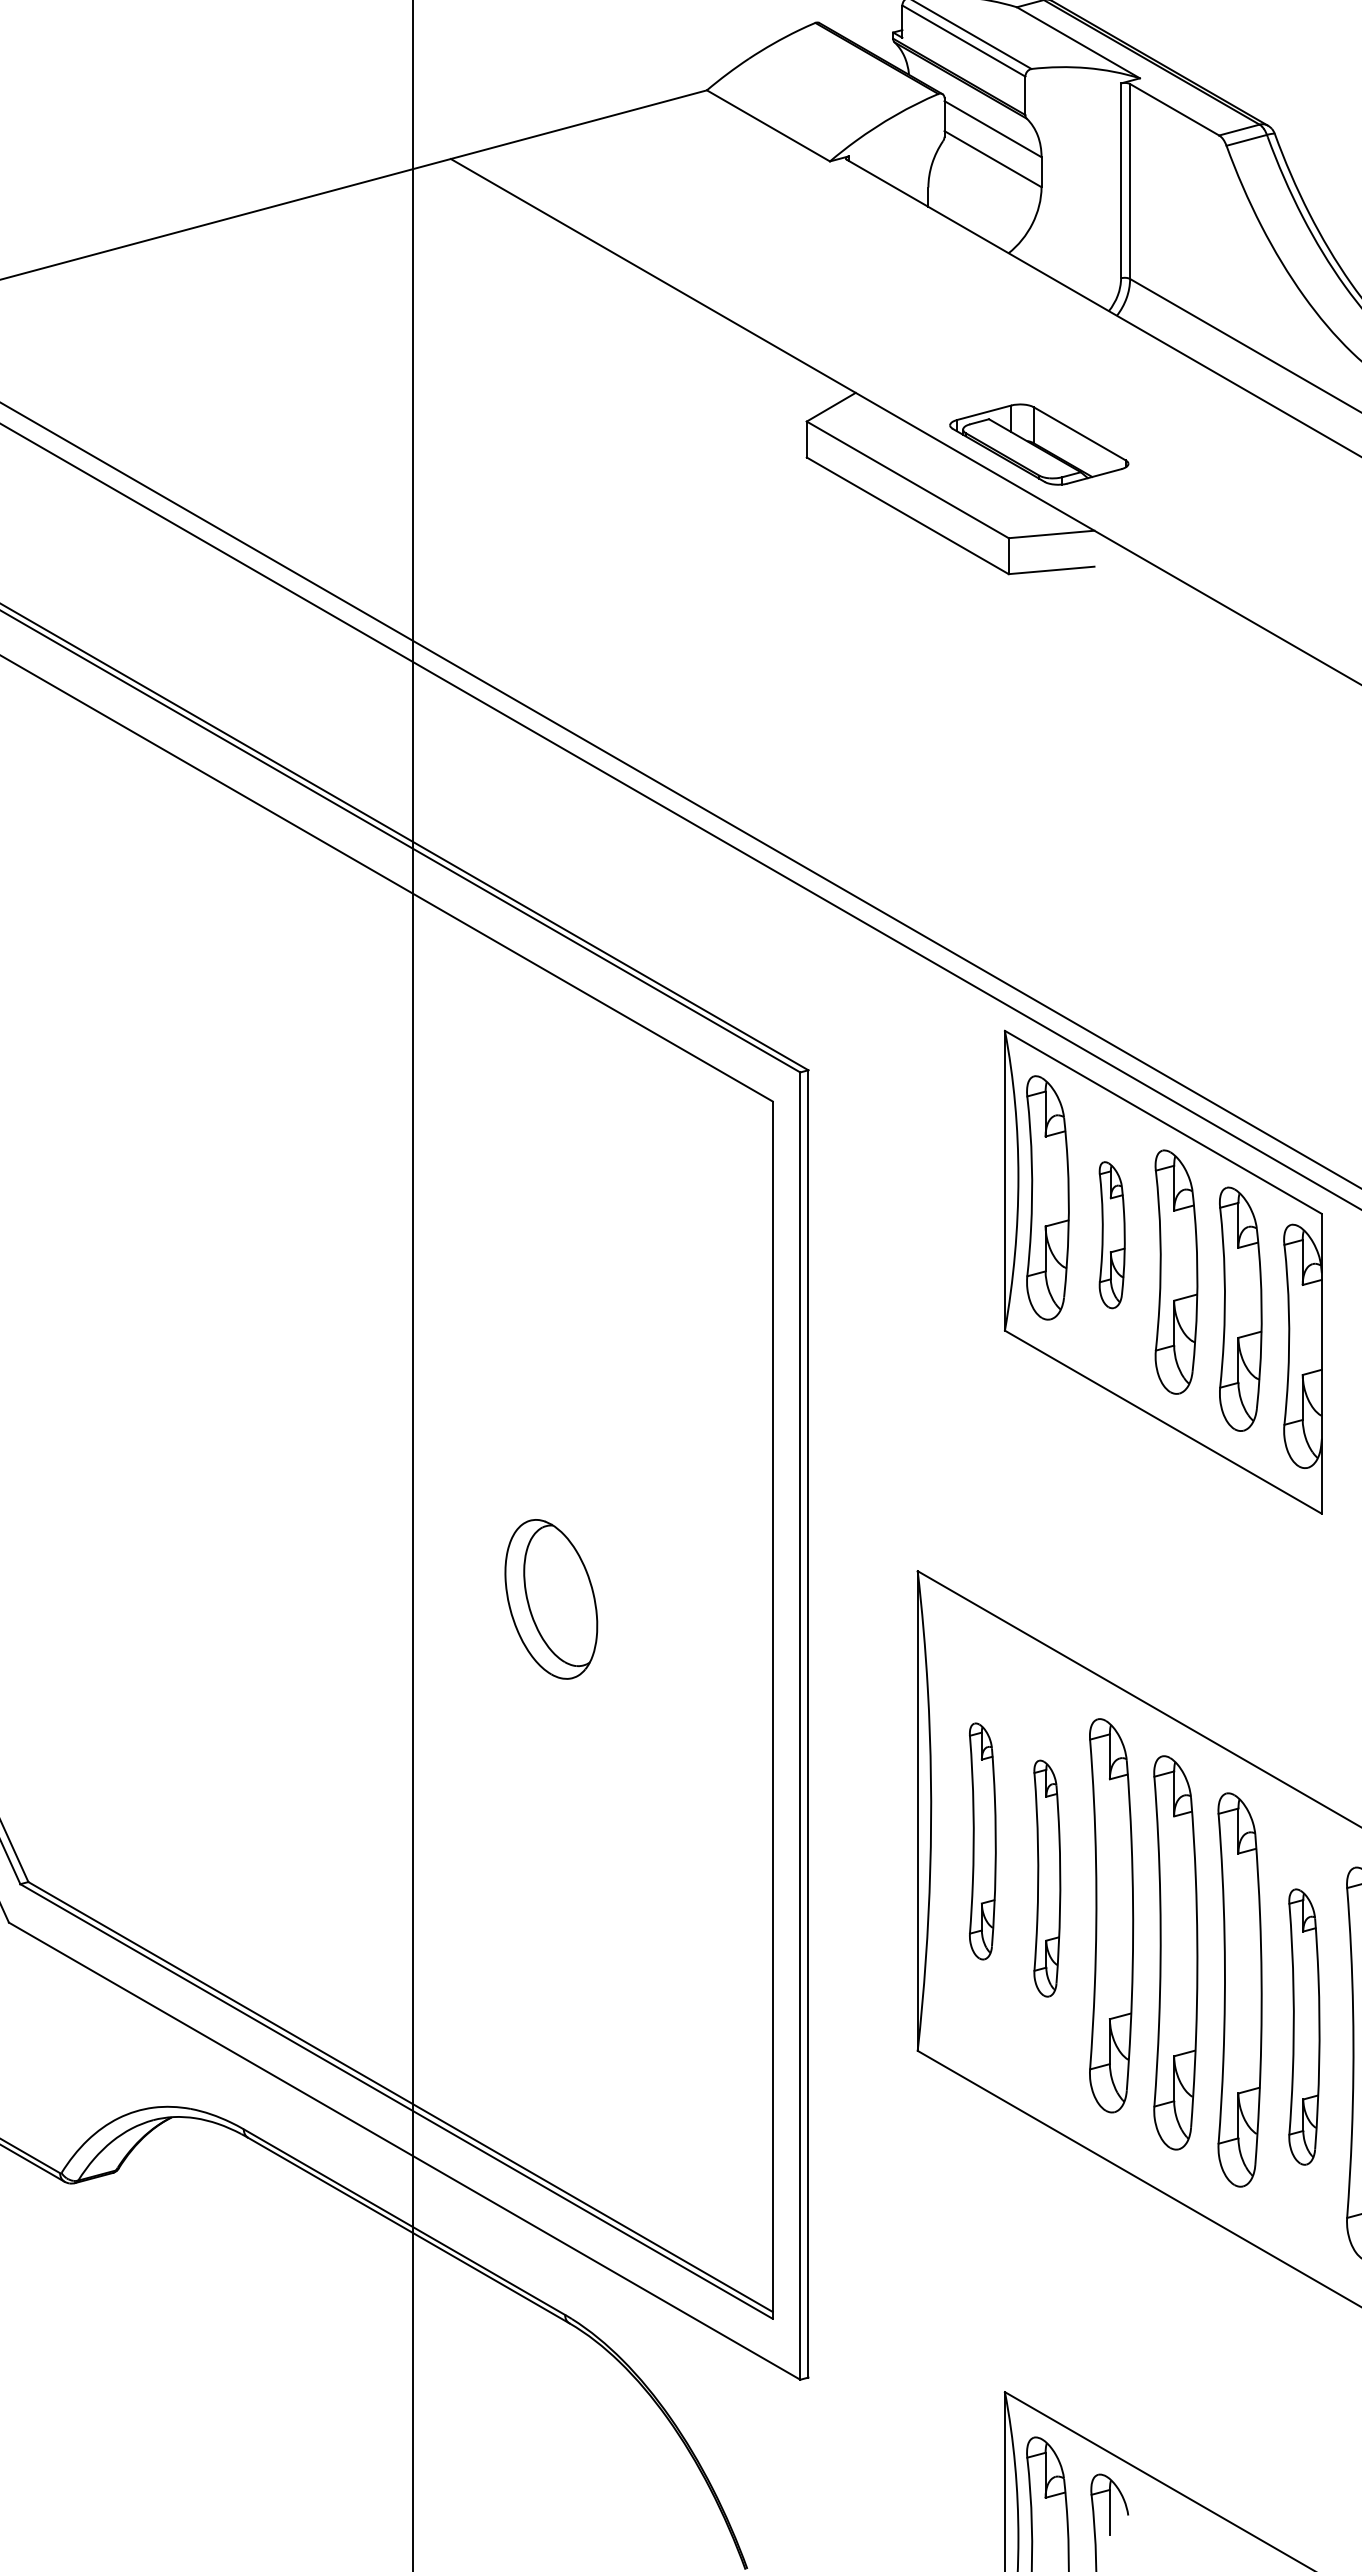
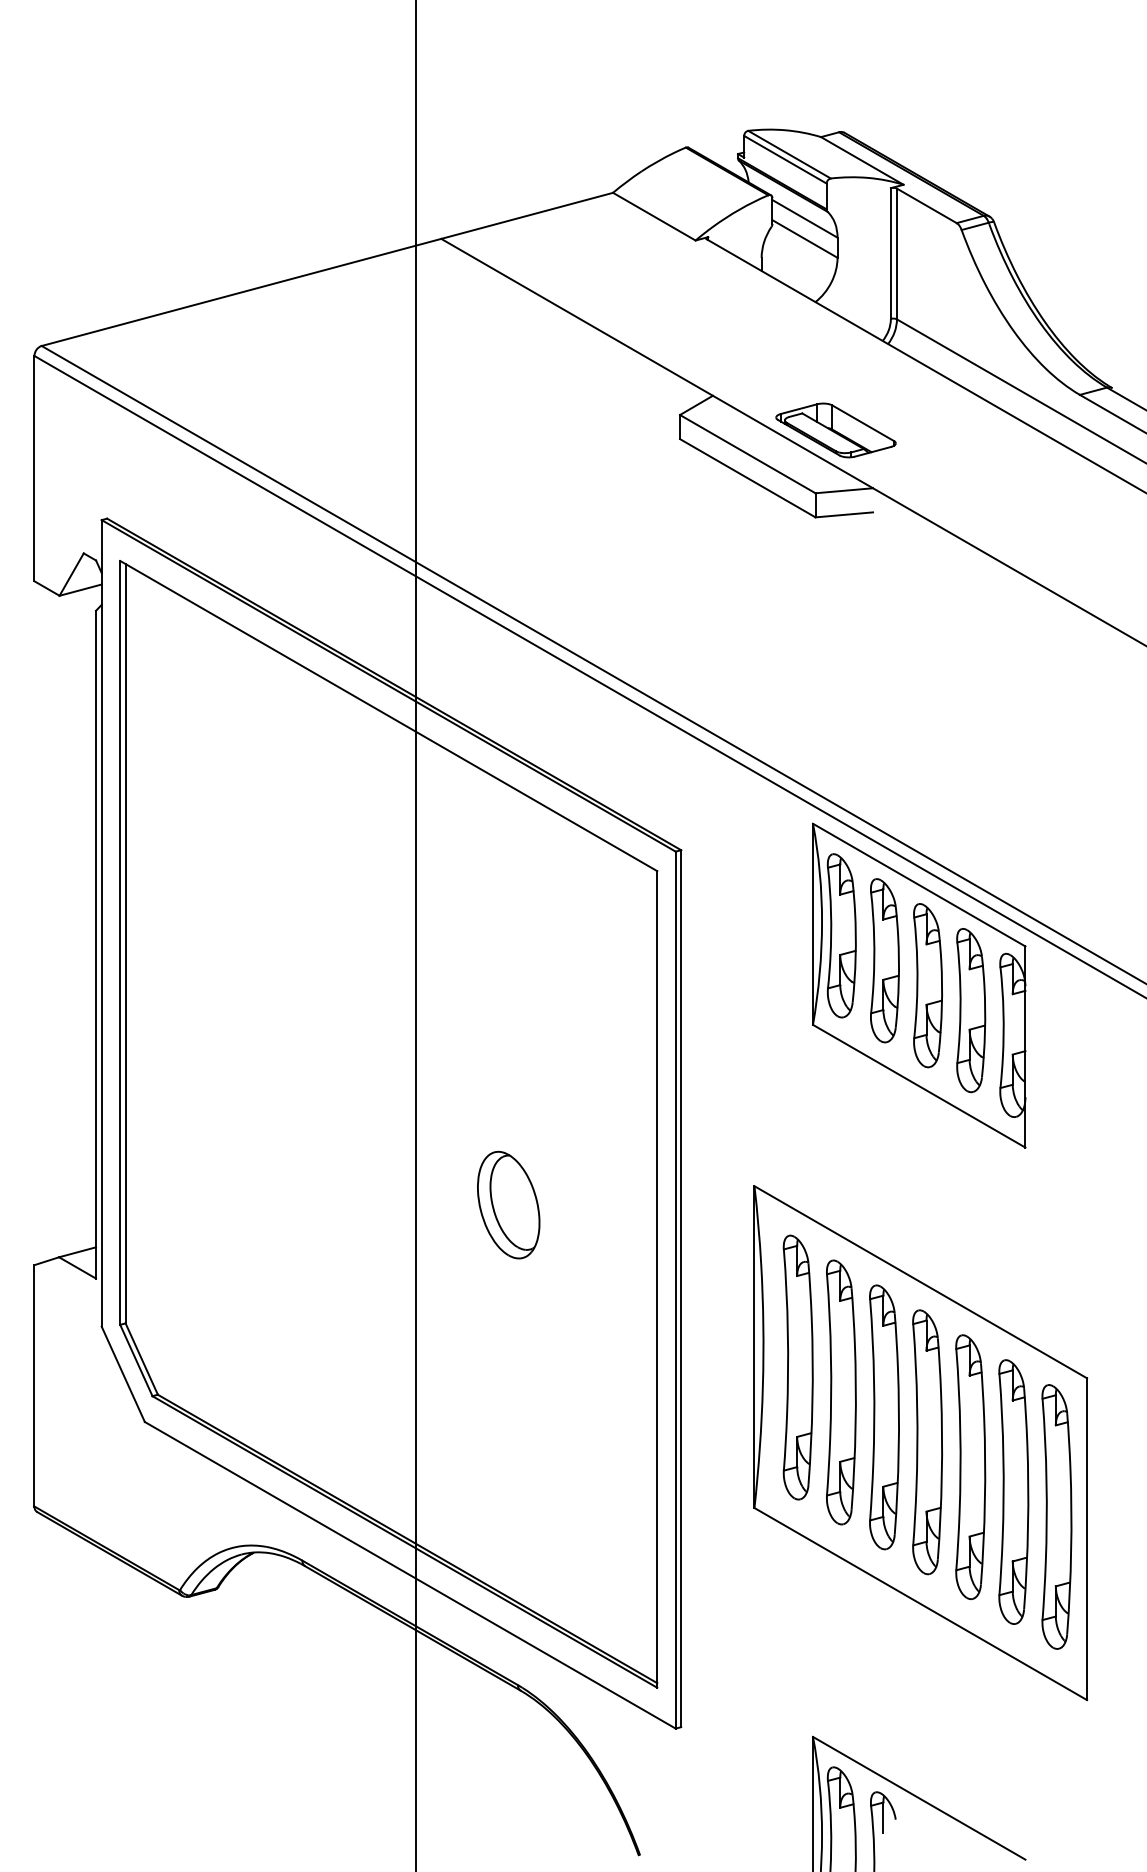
part: (1111, 1234) -> (884, 960), size x1.67
part: (981, 1841) -> (797, 1367), size x1.67
part: (1047, 1878) -> (841, 1392), size x1.67
part: (1303, 2026) -> (1013, 1491), size x1.43

